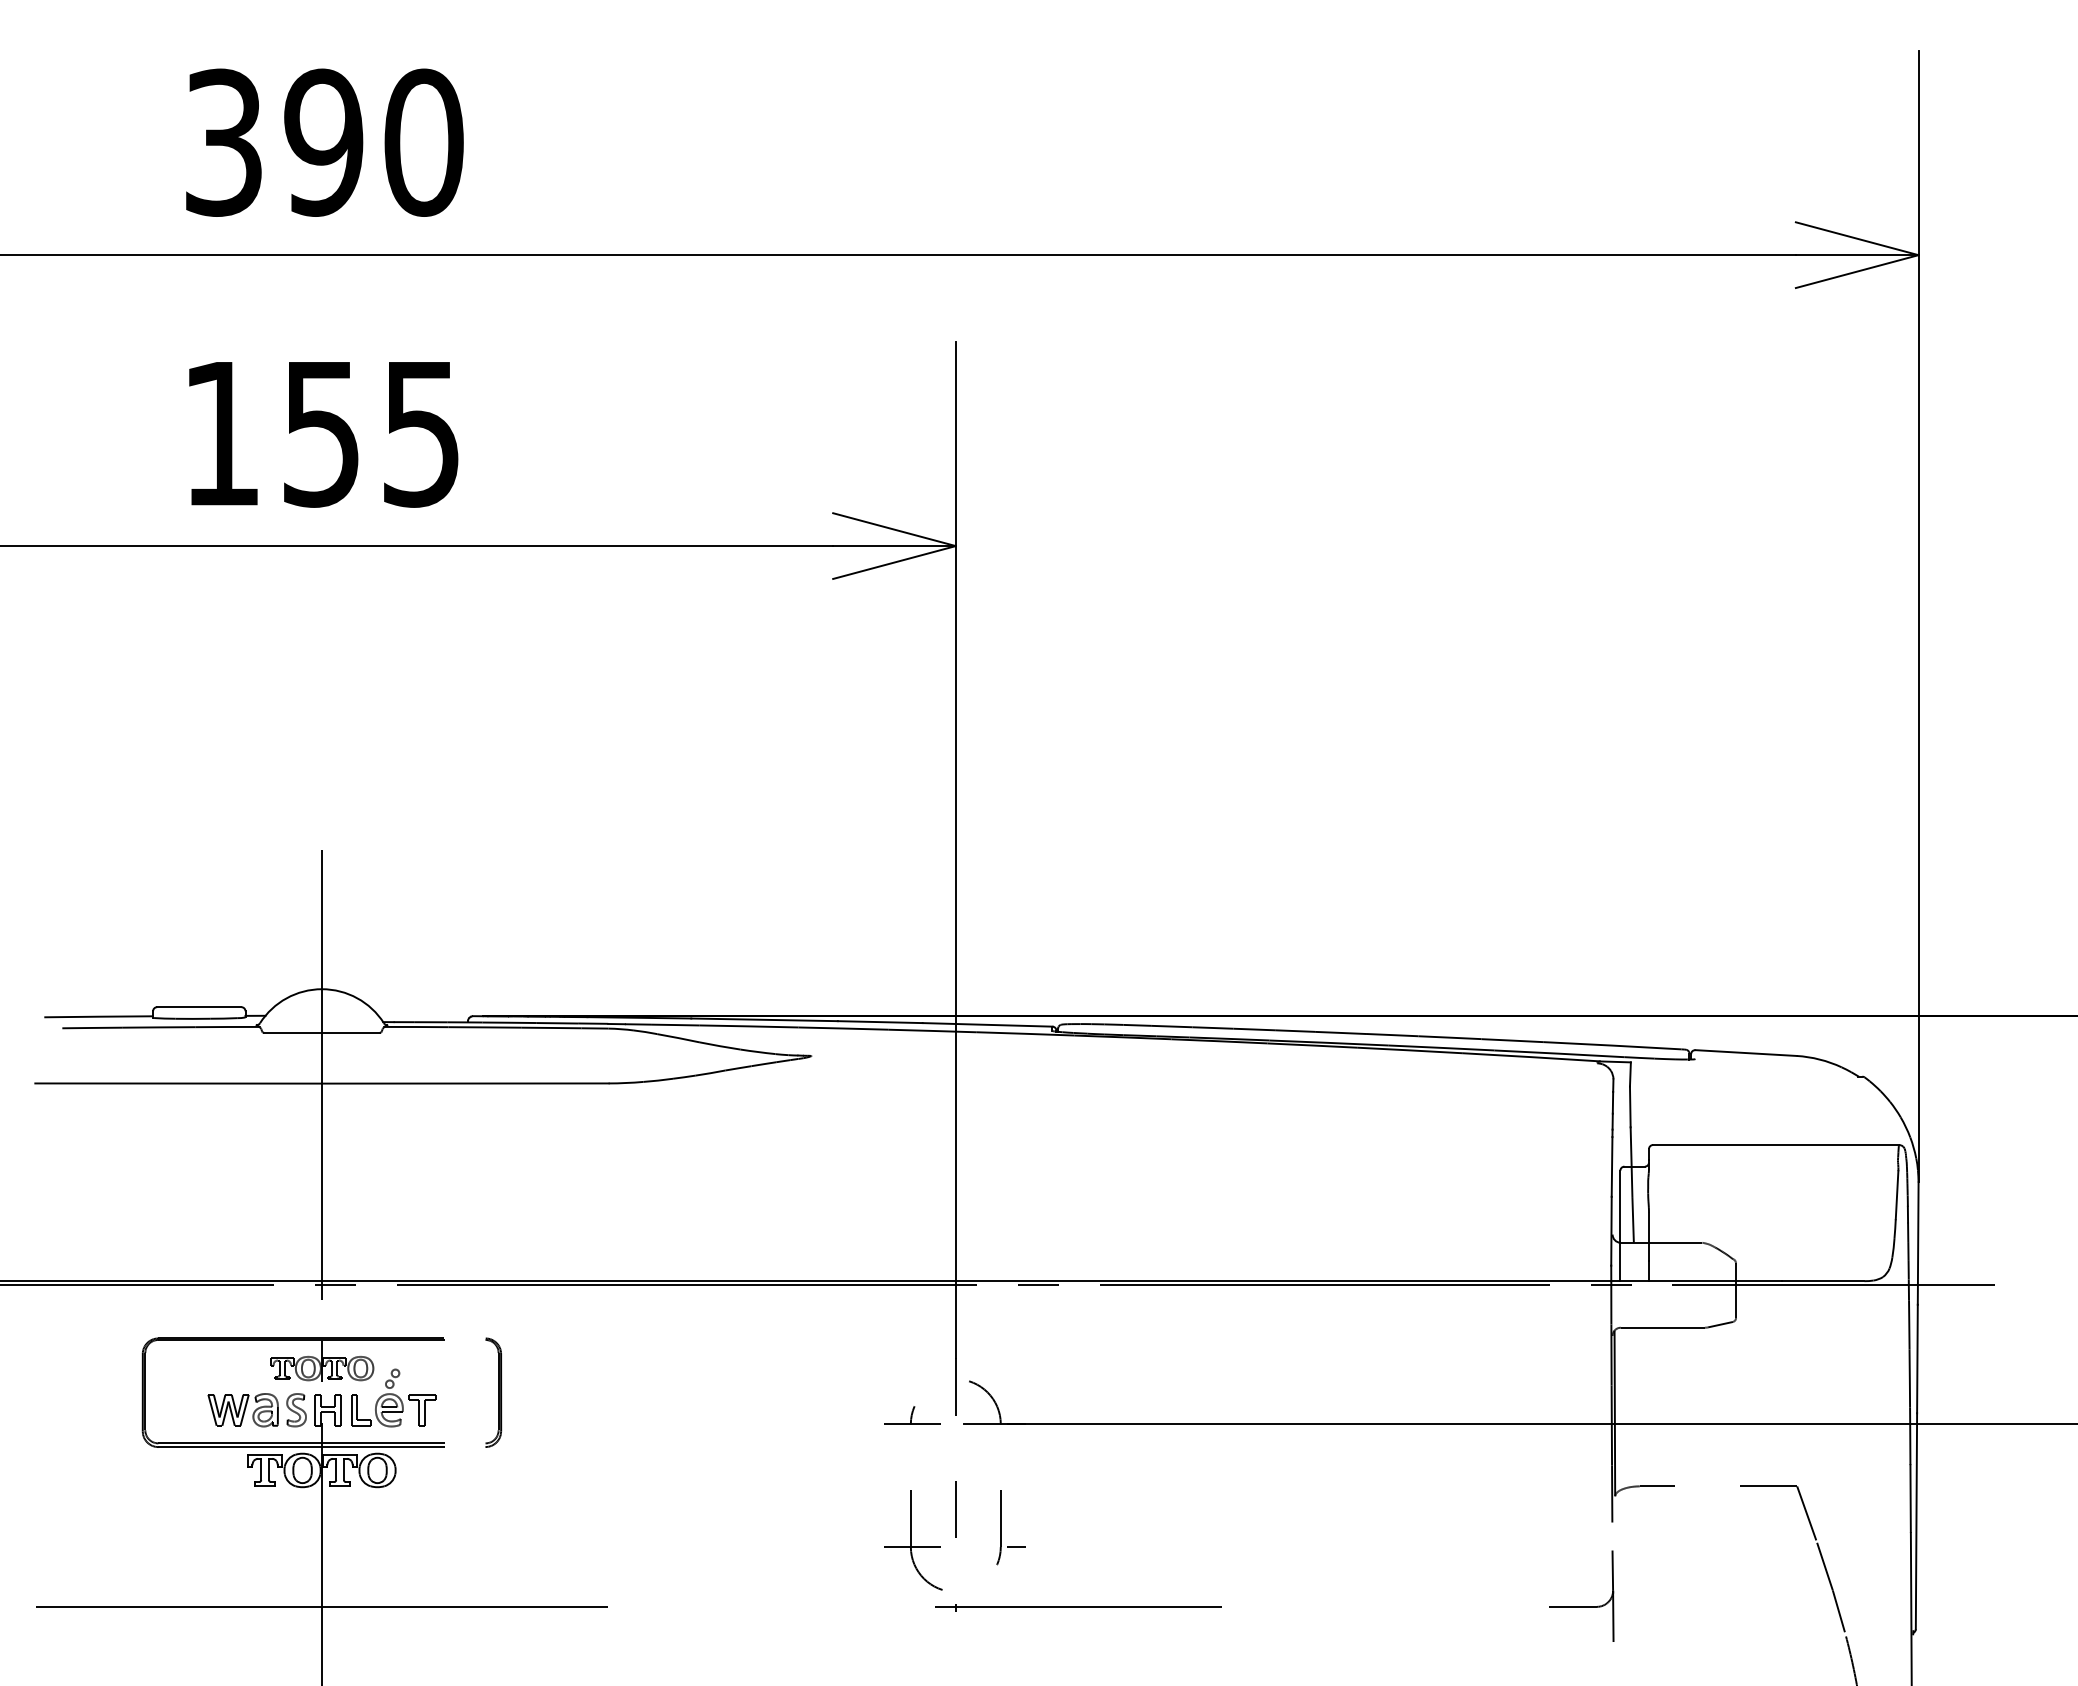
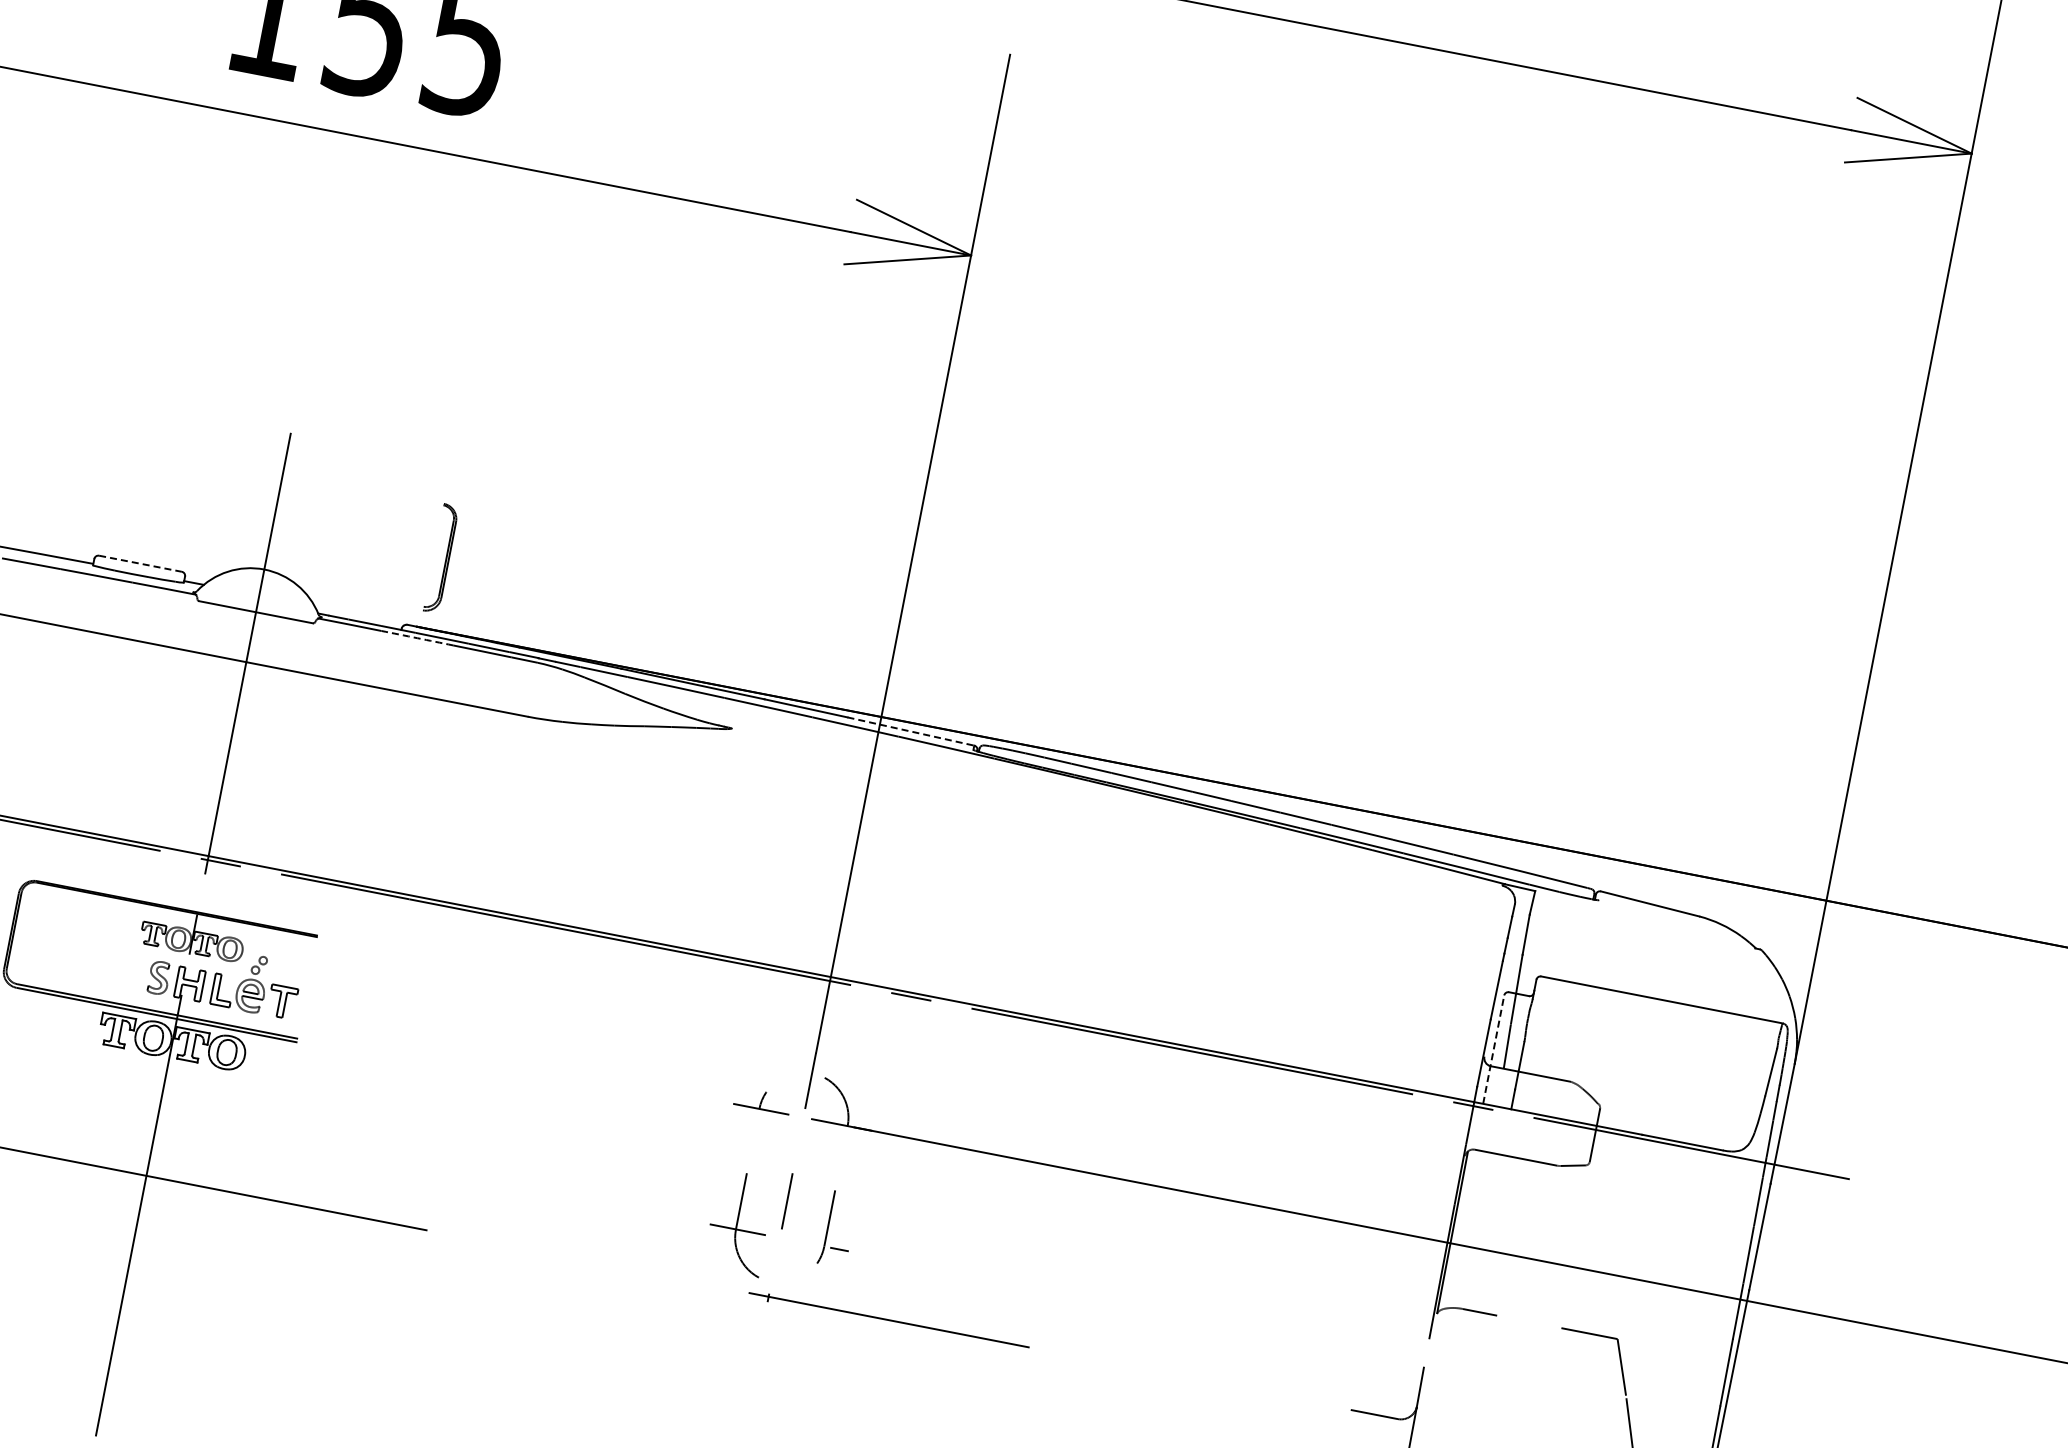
line: (199, 1007) -> (140, 564), solid -> dashed
line: (987, 1024) -> (910, 731), solid -> dashed
arc: (485, 1027) -> (417, 638), solid -> dashed
line: (1620, 1225) -> (1493, 1049), solid -> dashed
part: (493, 1392) -> (441, 558), moved
part: (242, 1410) -> (105, 967), removed

